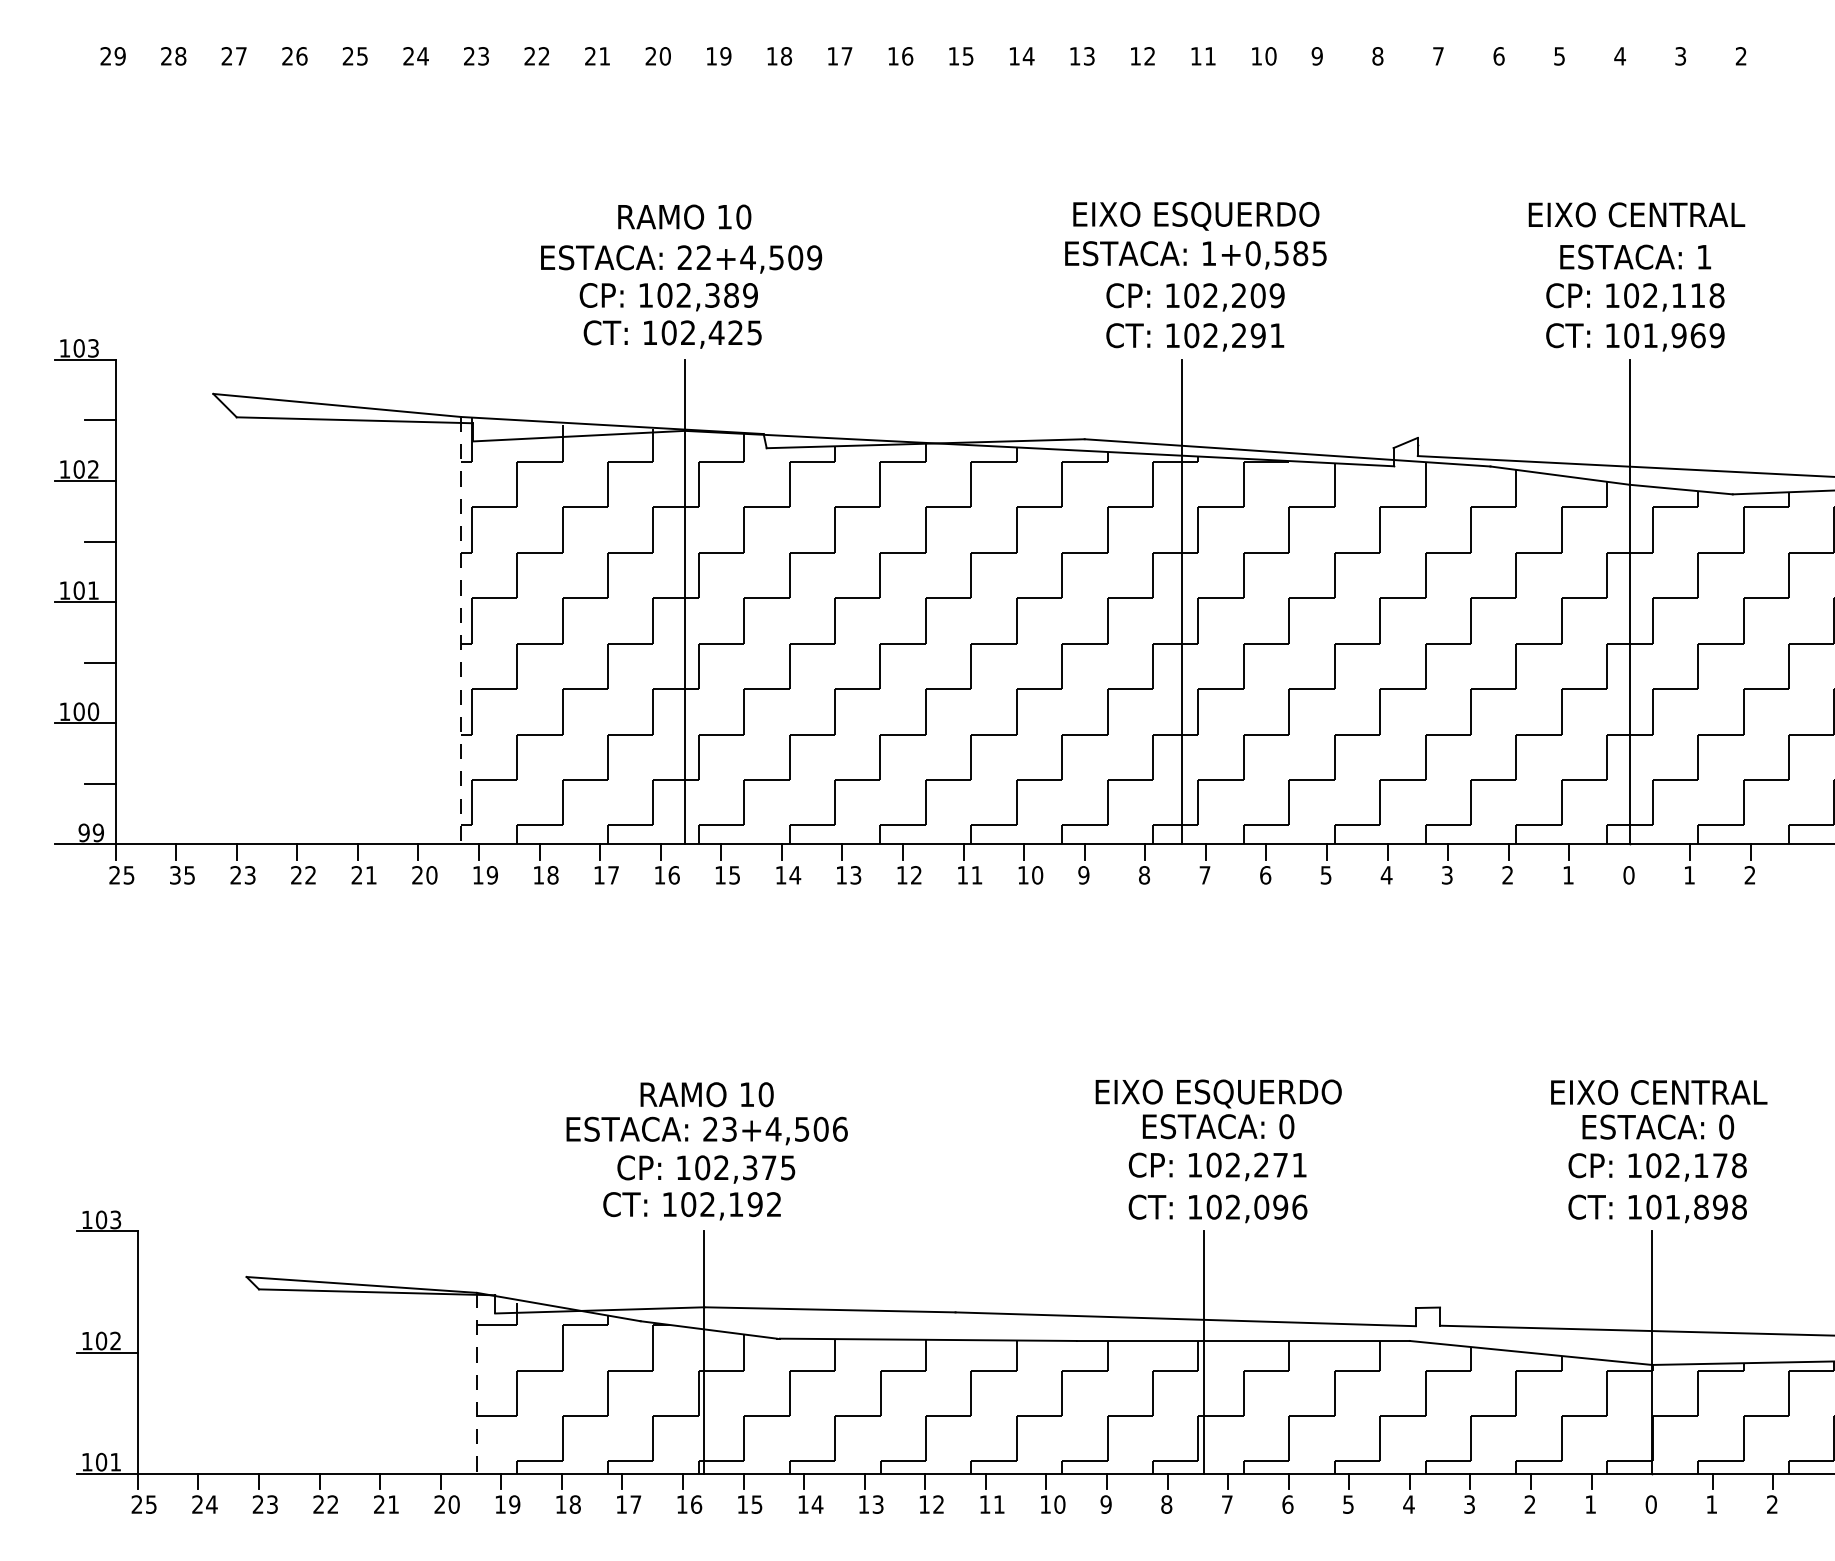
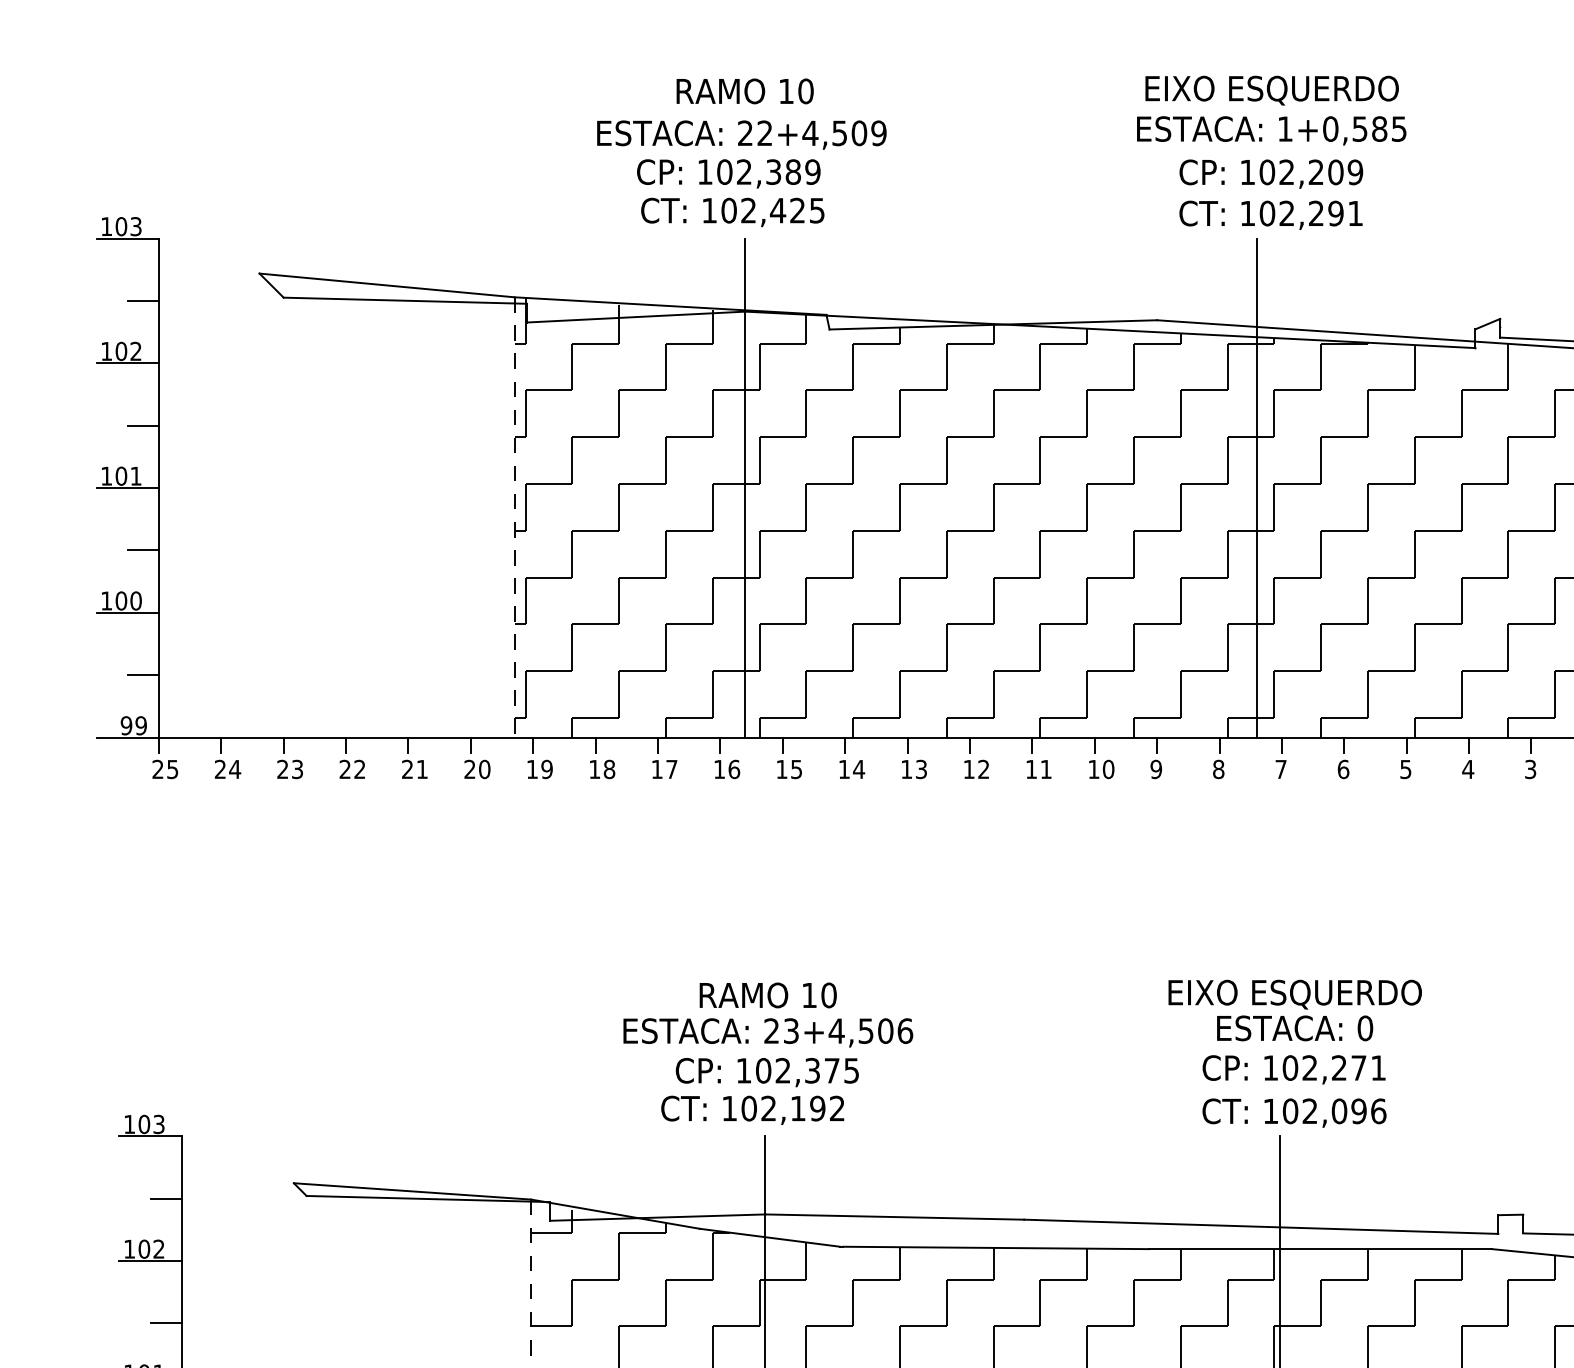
text: (182, 875) -> (227, 769), 35 -> 24
line: (122, 1292) -> (165, 1199), added
line: (122, 1413) -> (165, 1323), added

